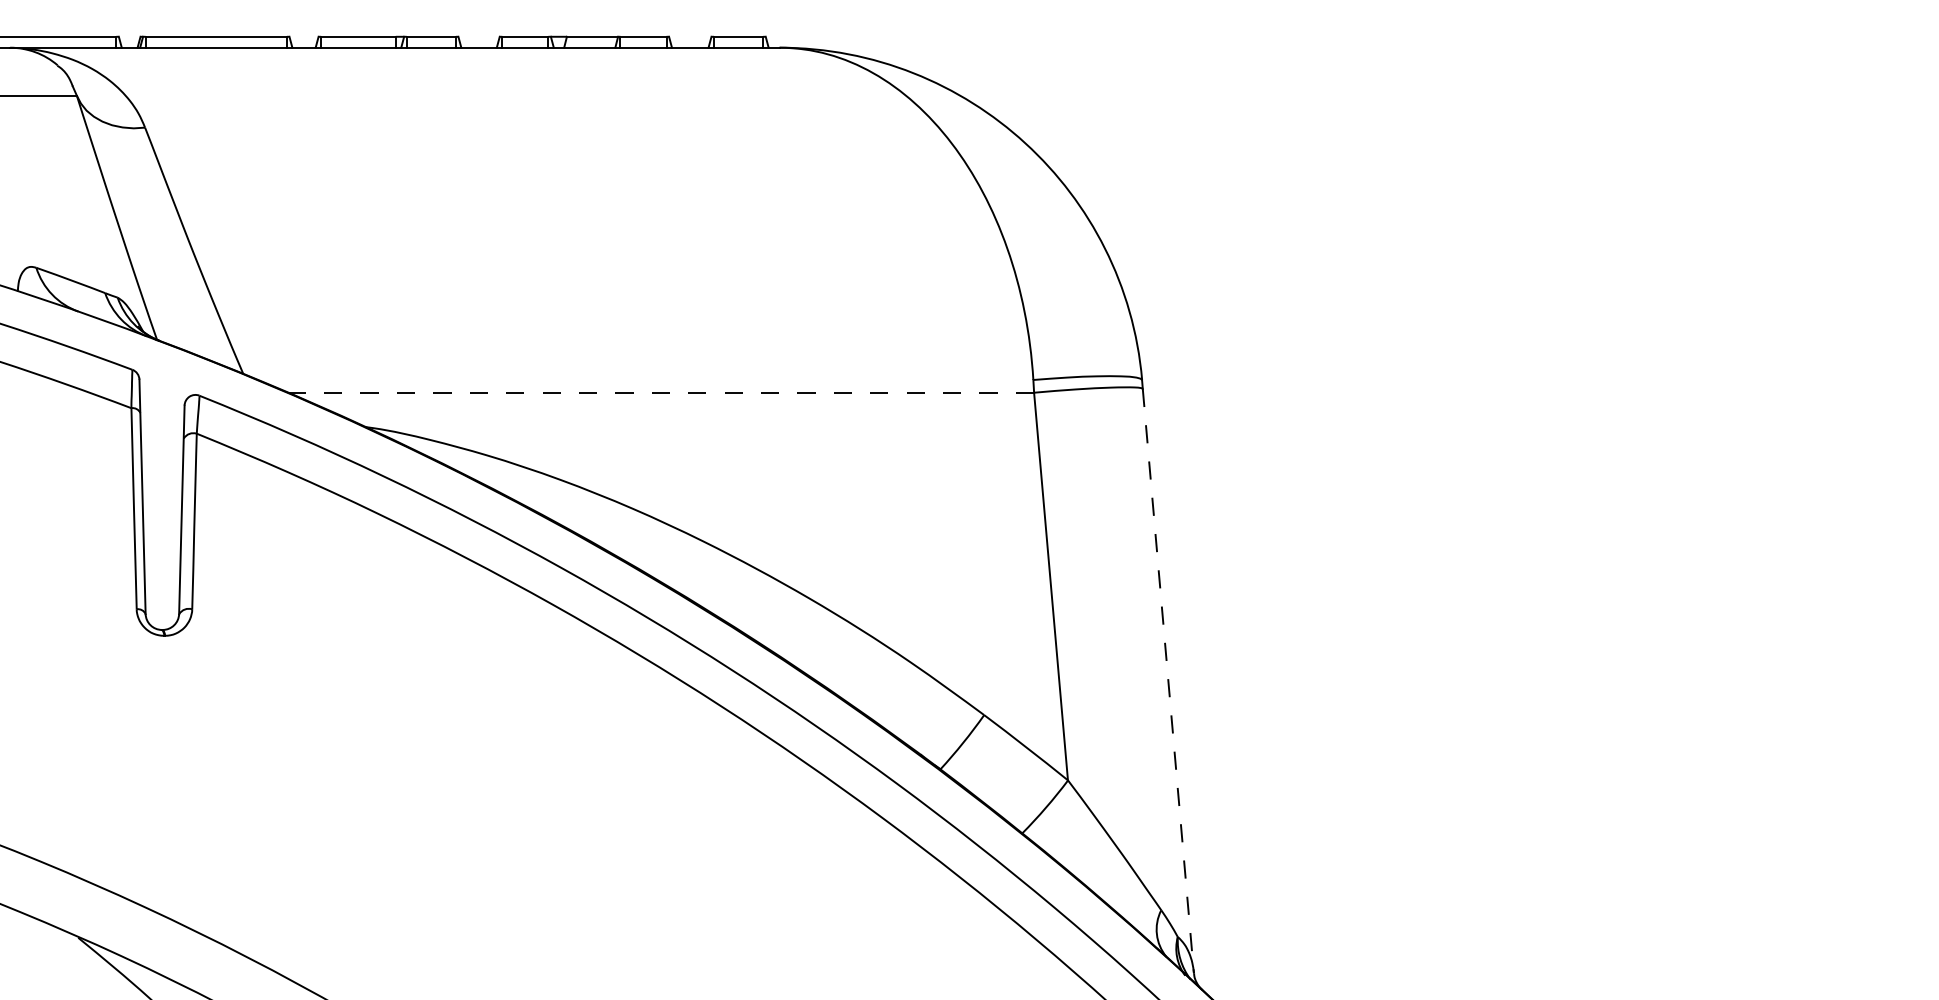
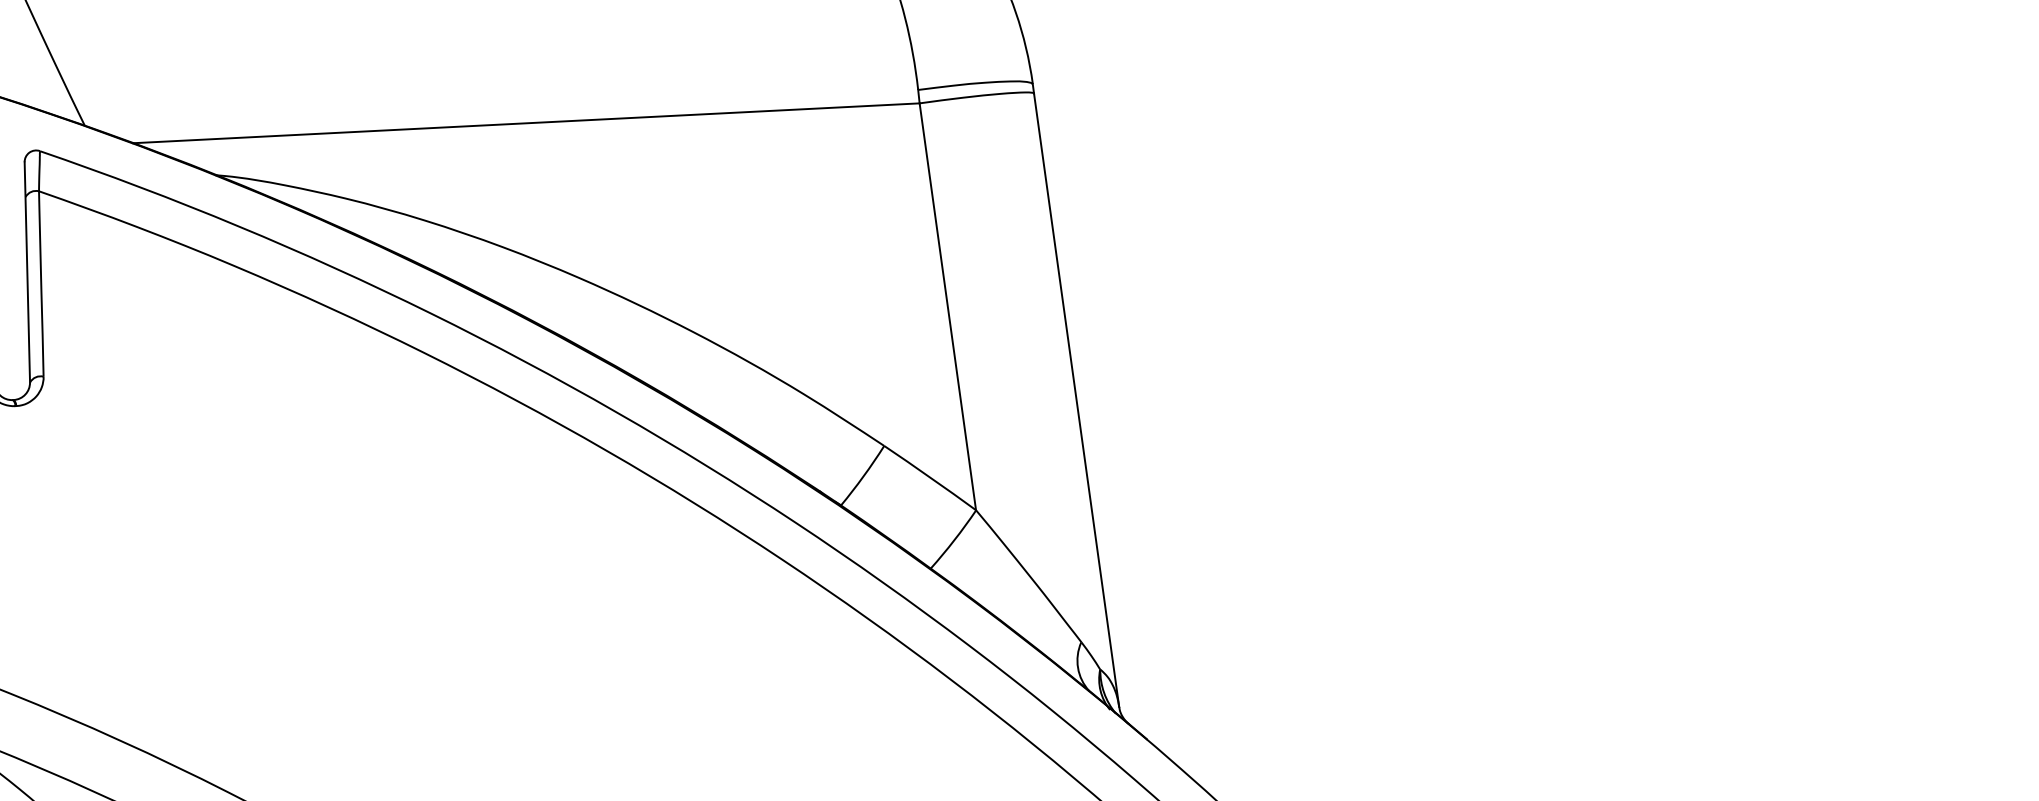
line: (660, 392) -> (525, 123), dashed -> solid
line: (1168, 681) -> (1076, 400), dashed -> solid

